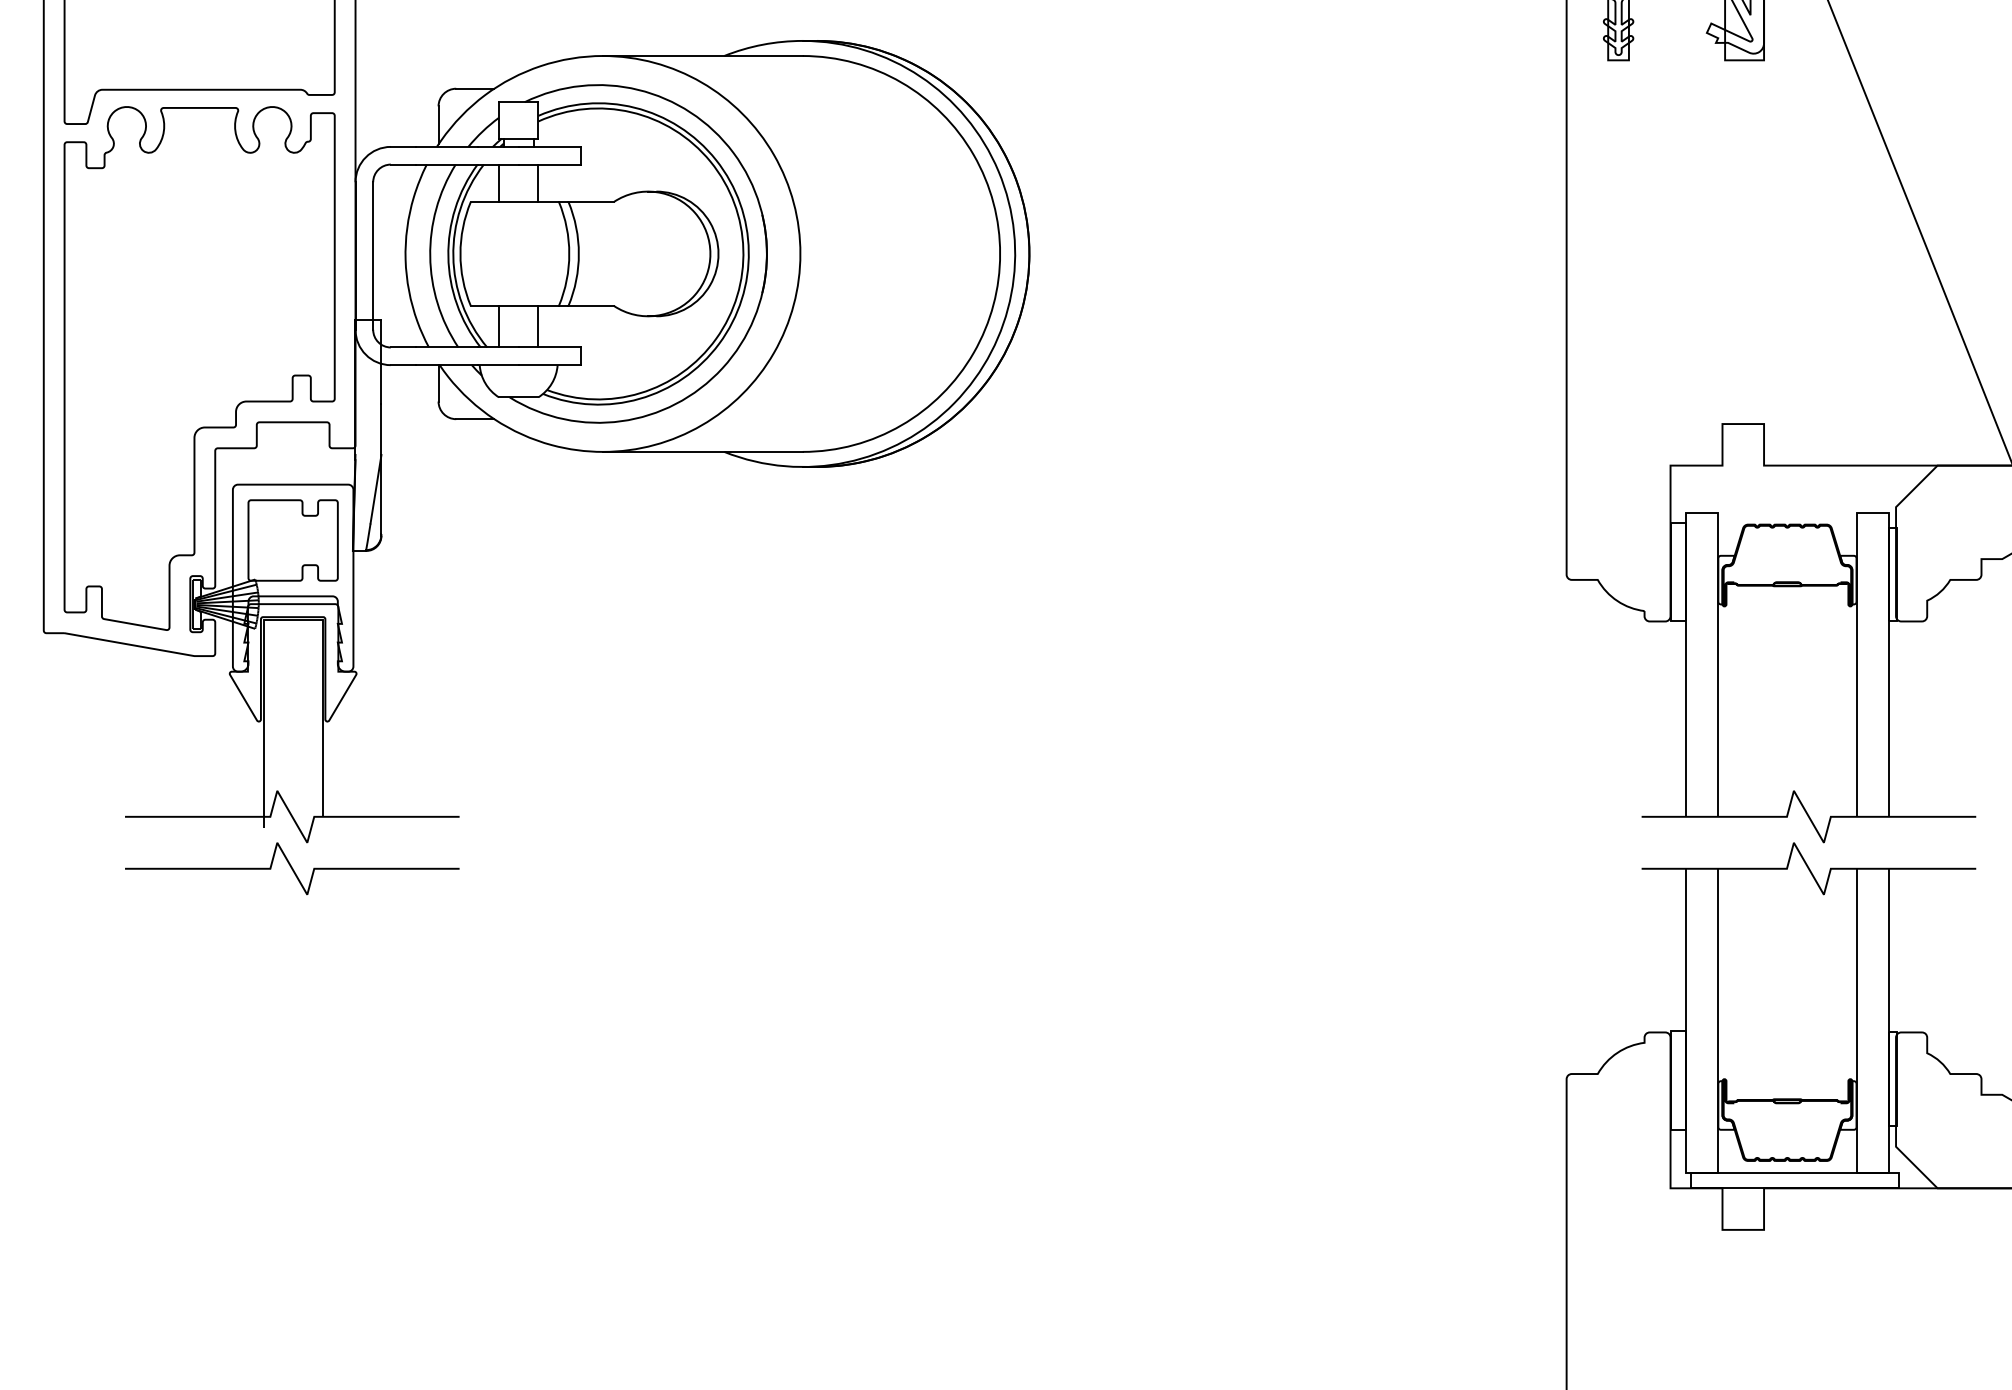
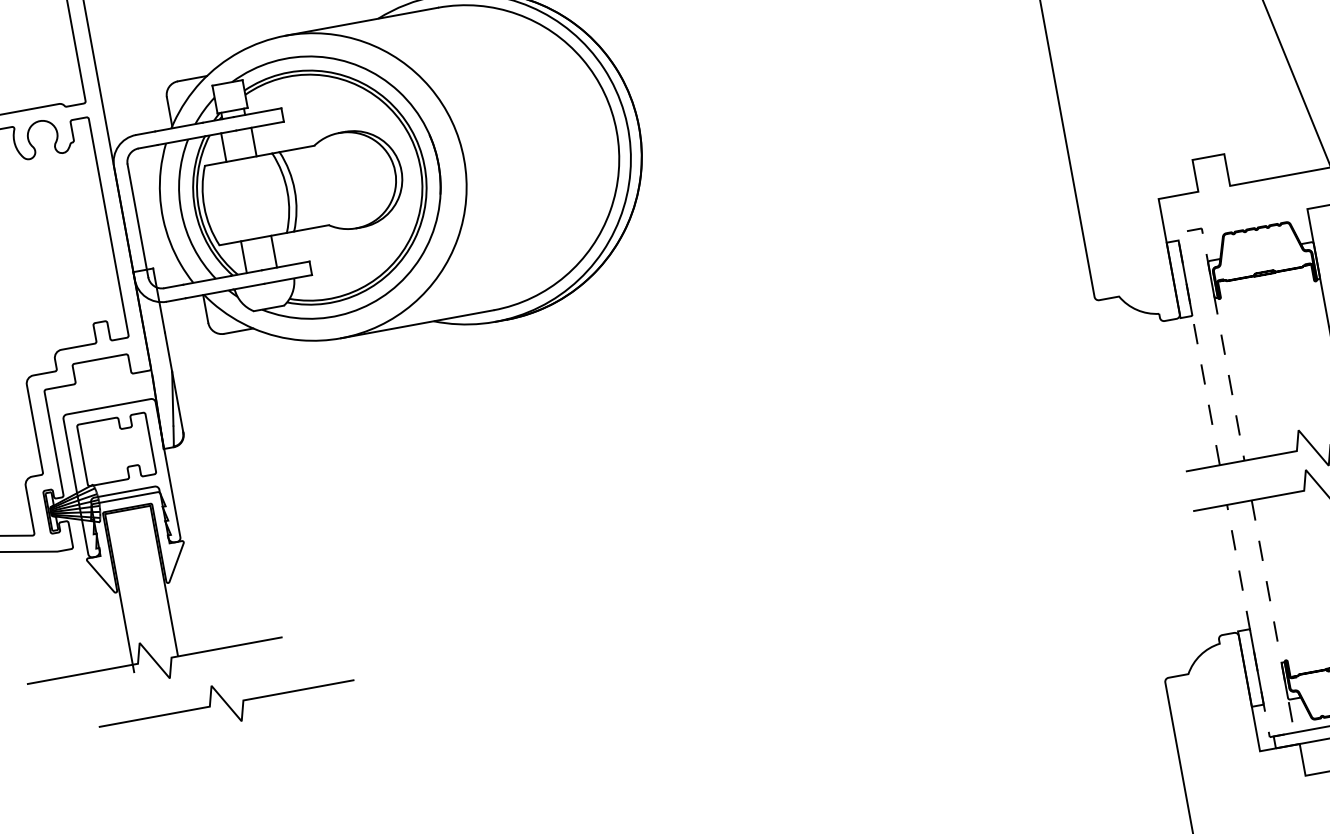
line: (1702, 512) -> (1189, 230), solid -> dashed
curve: (292, 868) -> (226, 703), moved
line: (1701, 1172) -> (1281, 734), solid -> dashed

